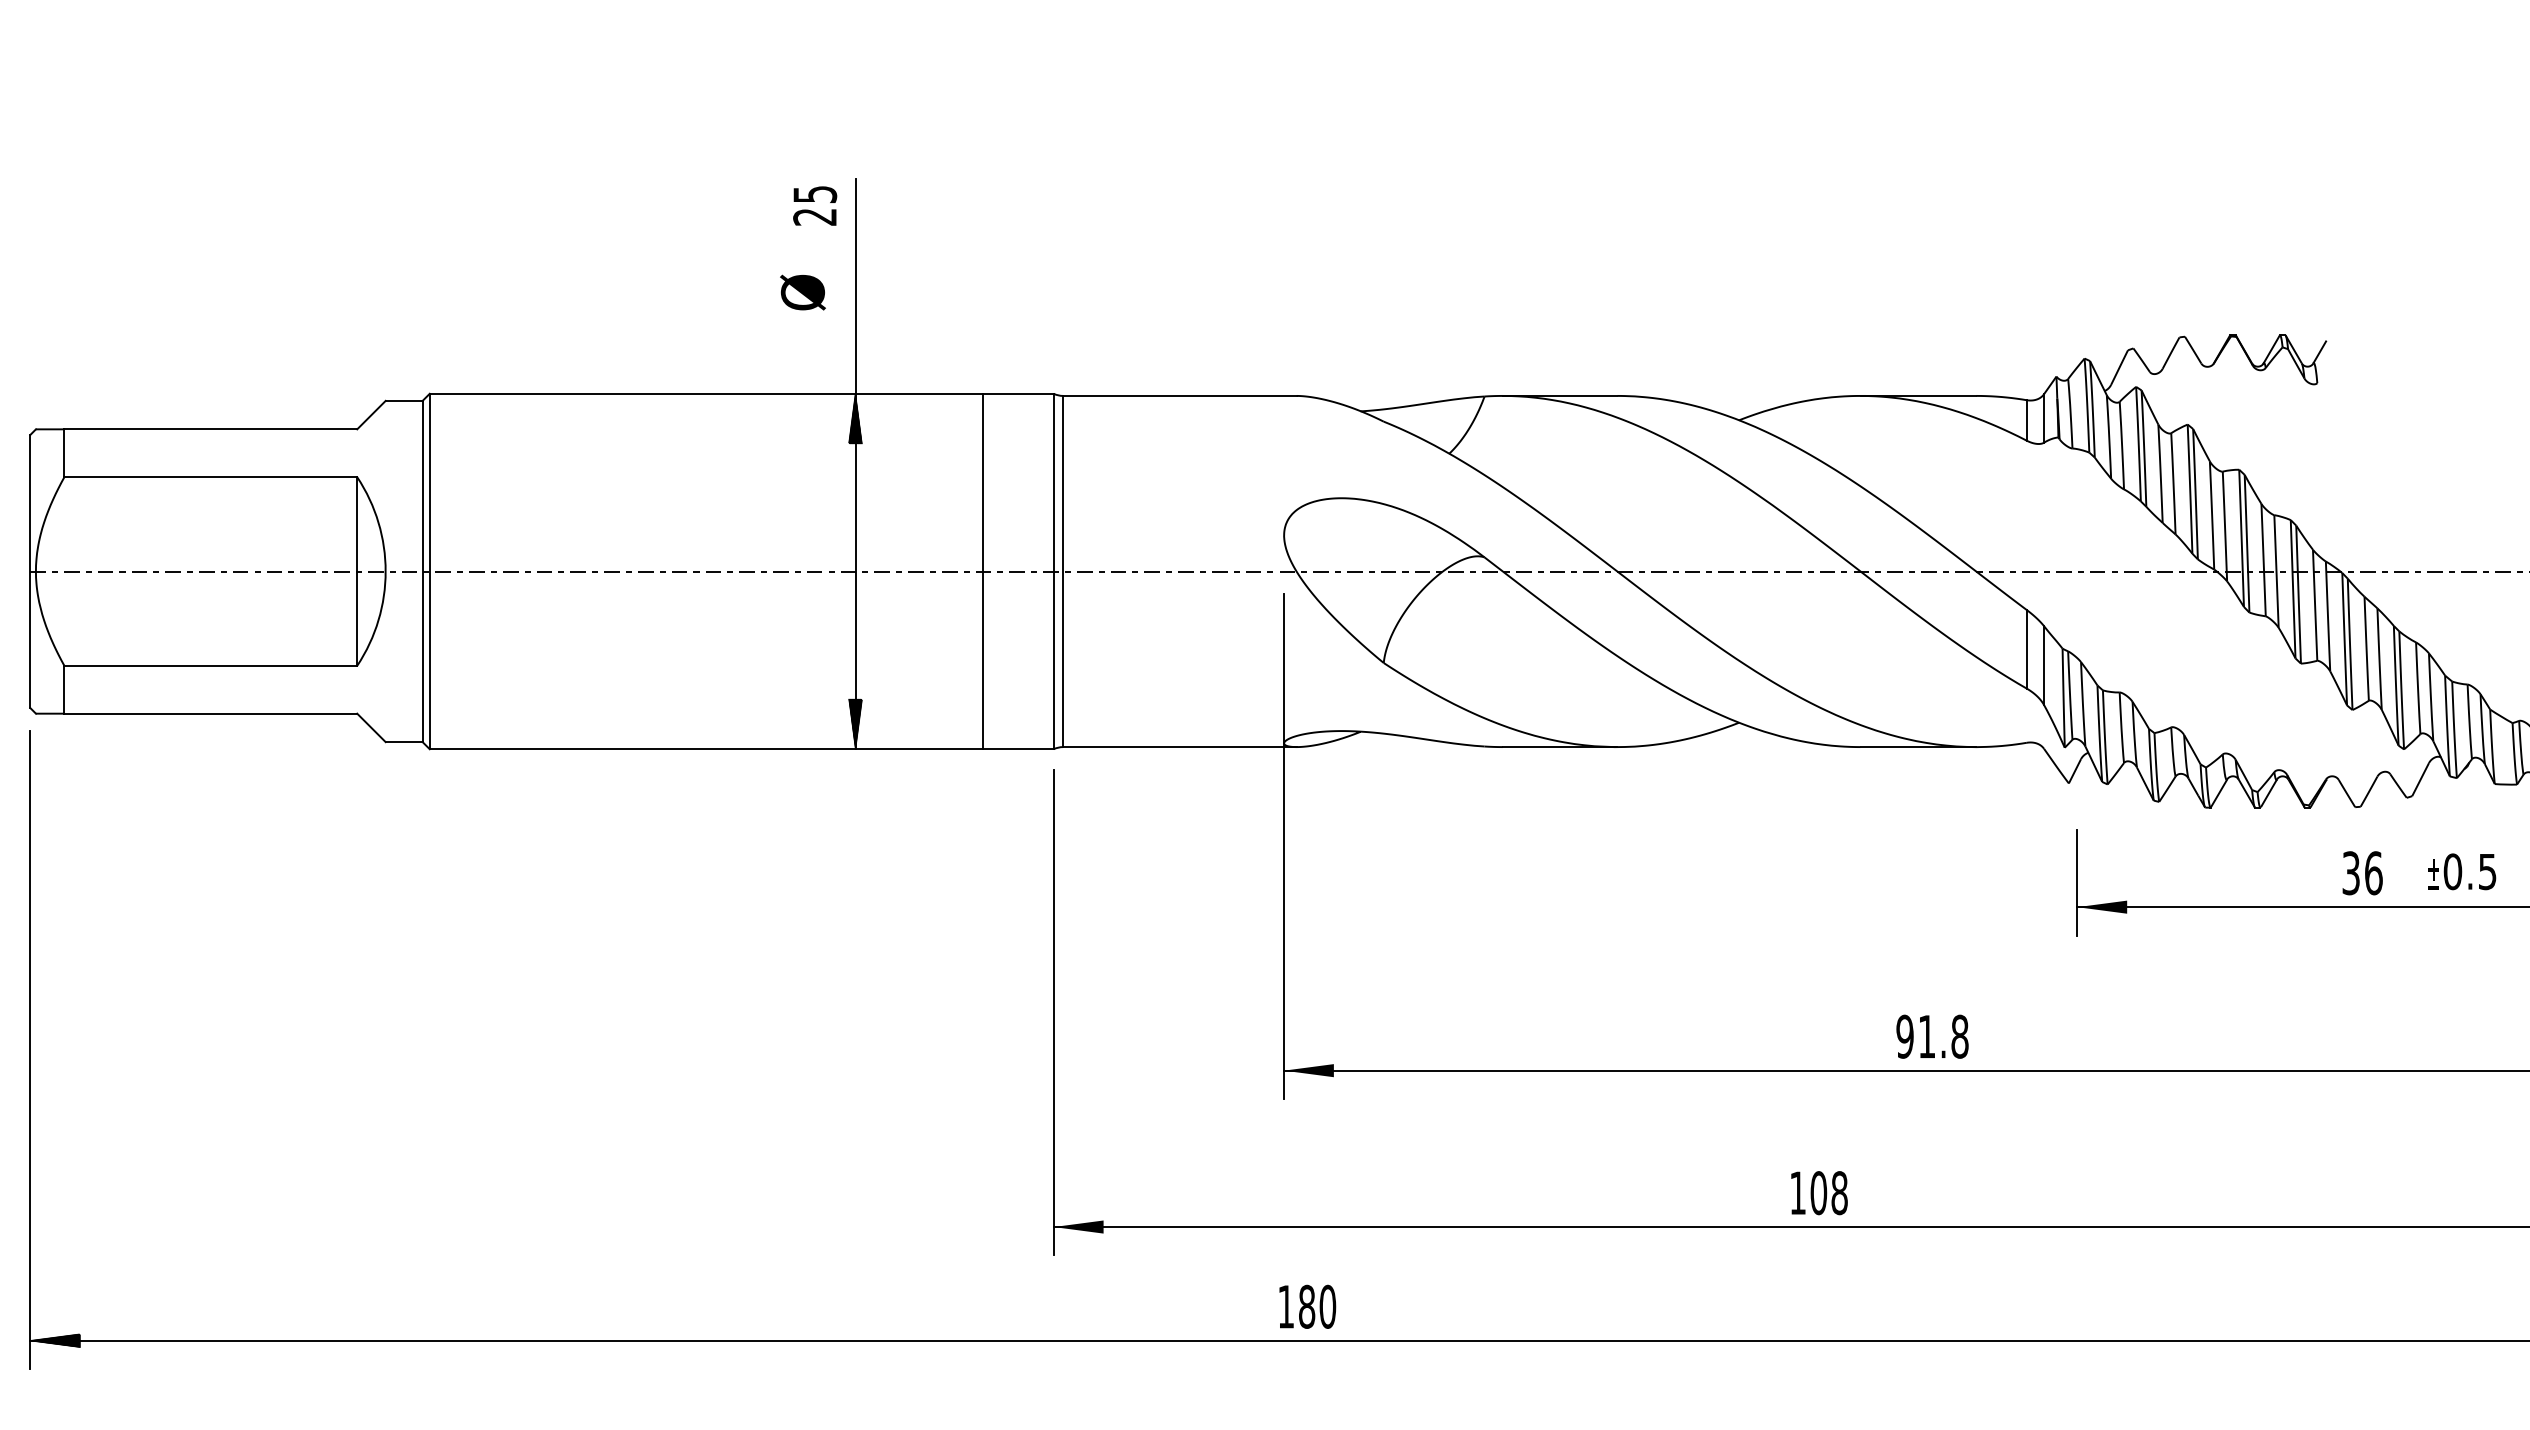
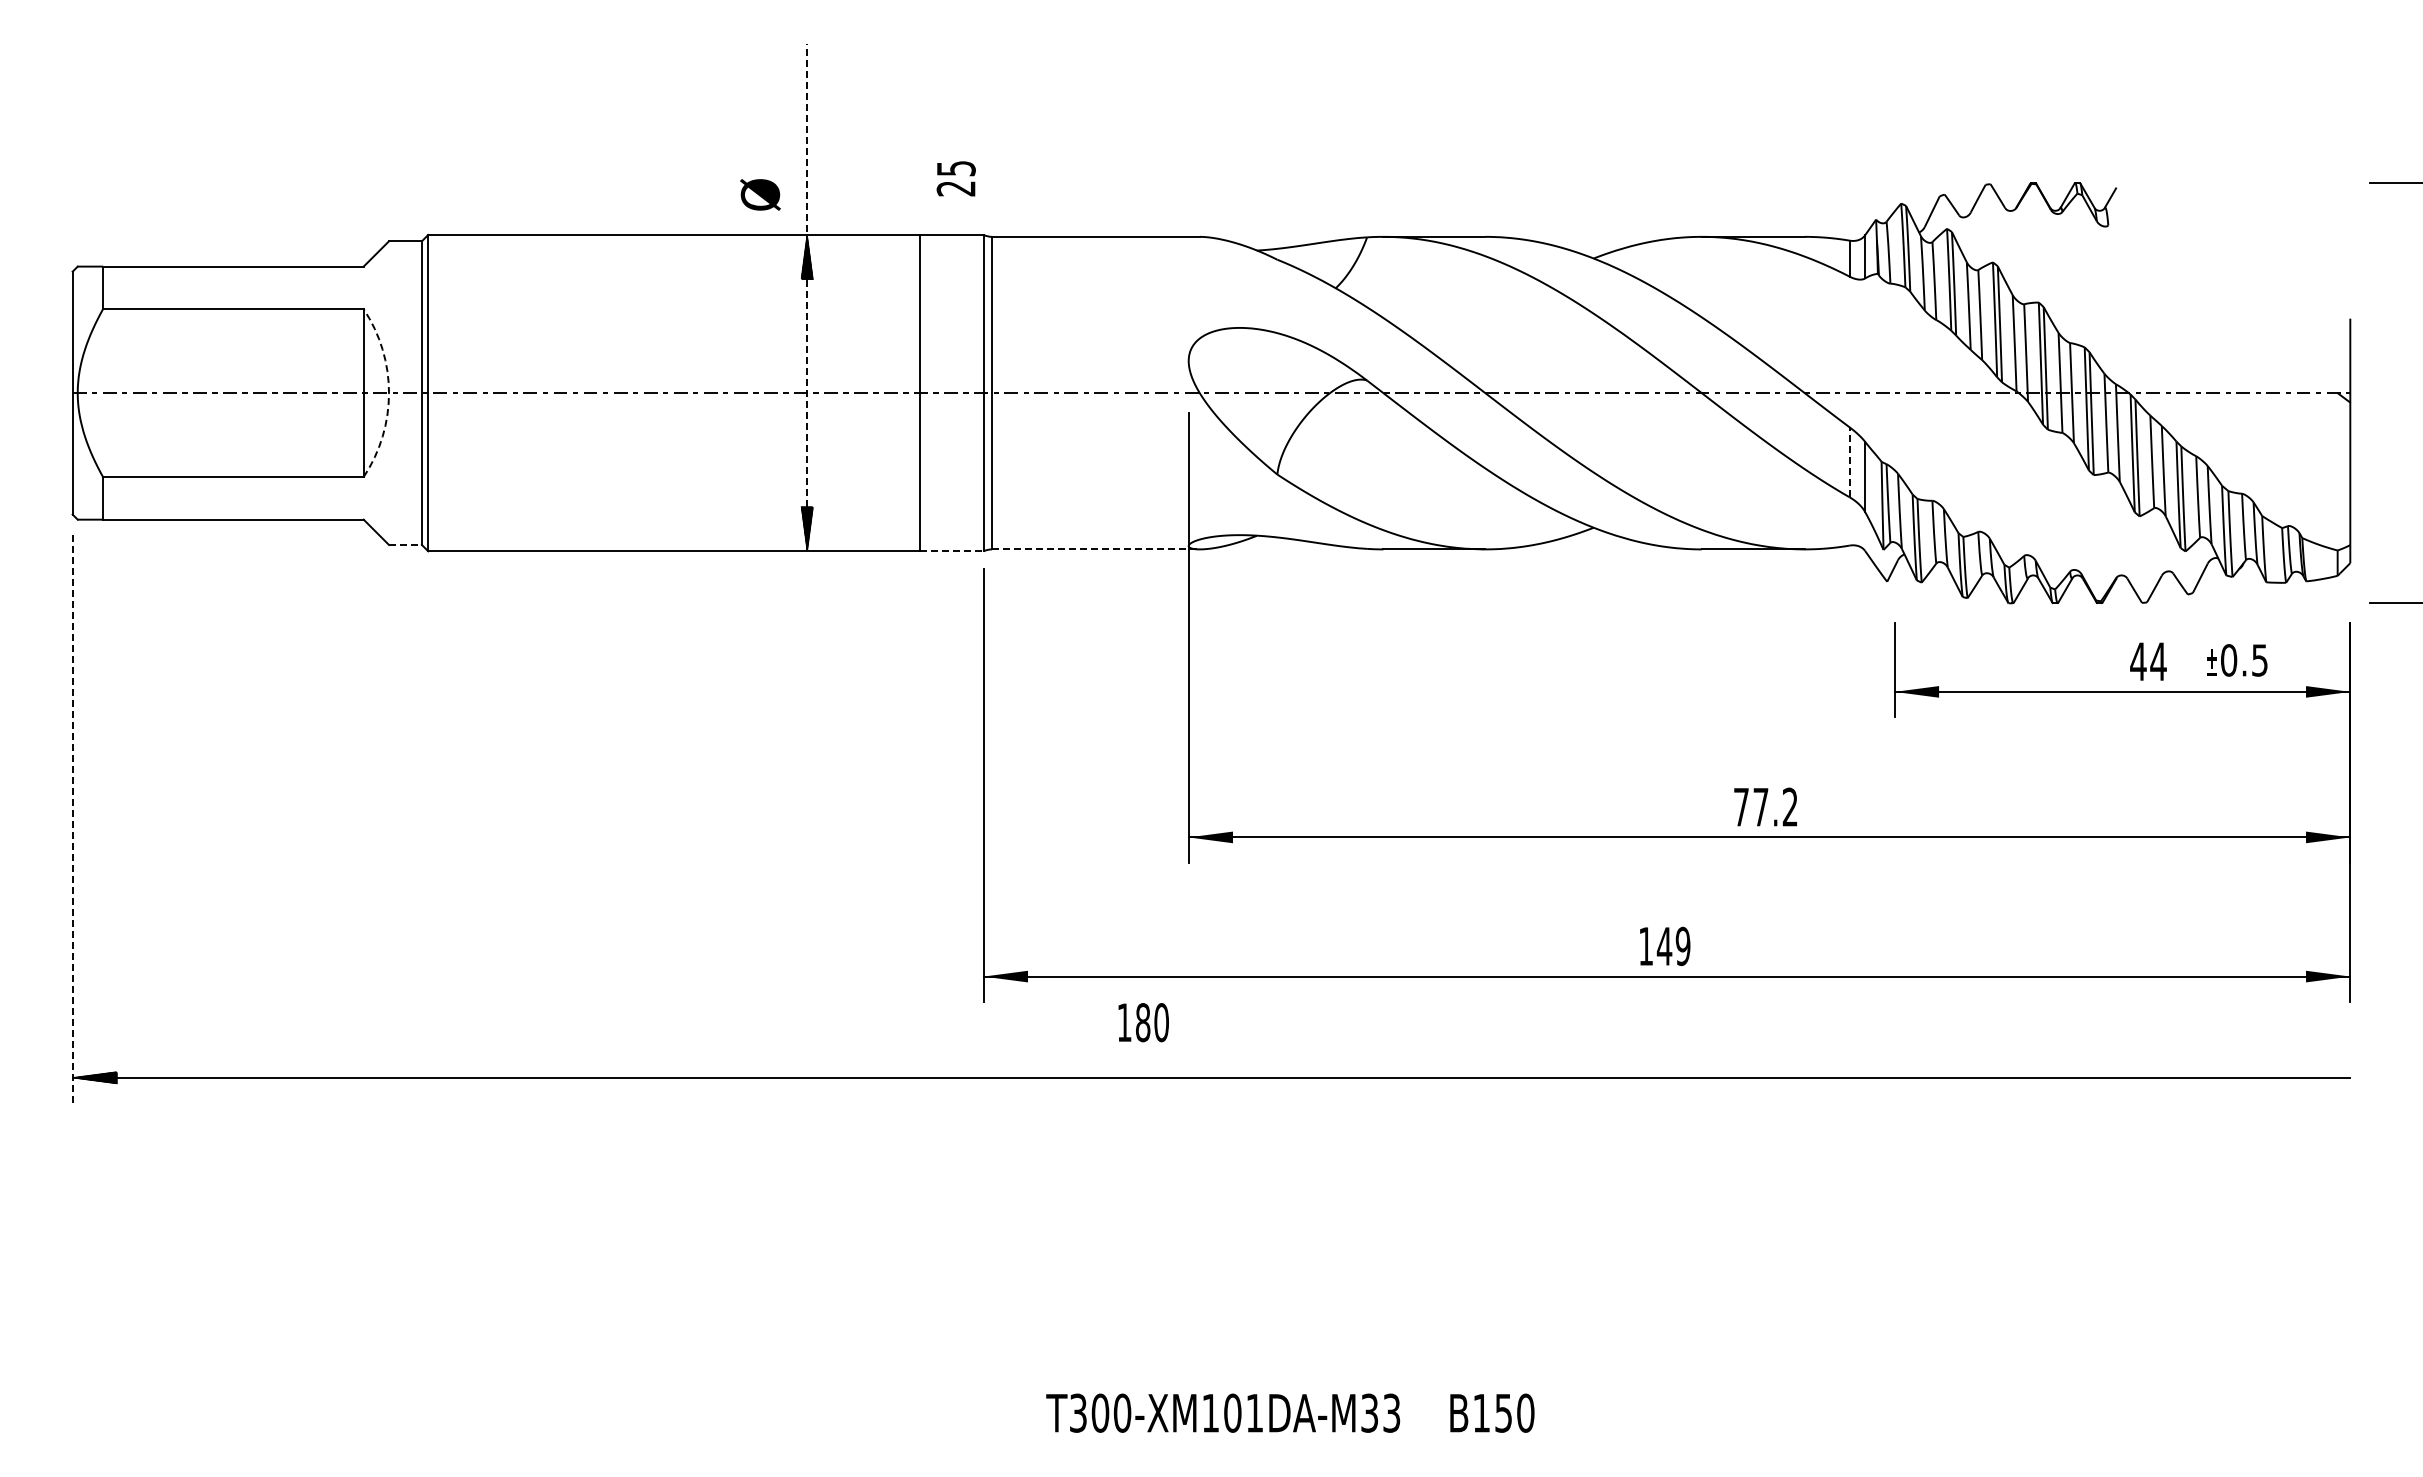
text: (814, 205) -> (955, 178), moved
text: (803, 292) -> (760, 194), moved
line: (855, 464) -> (807, 297), solid -> dashed
arc: (386, 571) -> (389, 393), solid -> dashed
line: (2026, 649) -> (1849, 462), solid -> dashed
line: (404, 741) -> (405, 544), solid -> dashed
line: (1179, 747) -> (1095, 549), solid -> dashed
line: (1018, 749) -> (952, 551), solid -> dashed
text: (2362, 873) -> (2148, 661), 36 -> 44
text: (1932, 1035) -> (1765, 806), 91.8 -> 77.2
line: (30, 1050) -> (72, 819), solid -> dashed
text: (1828, 1193) -> (1673, 946), 108 -> 149
text: (1307, 1306) -> (1143, 1022), moved

